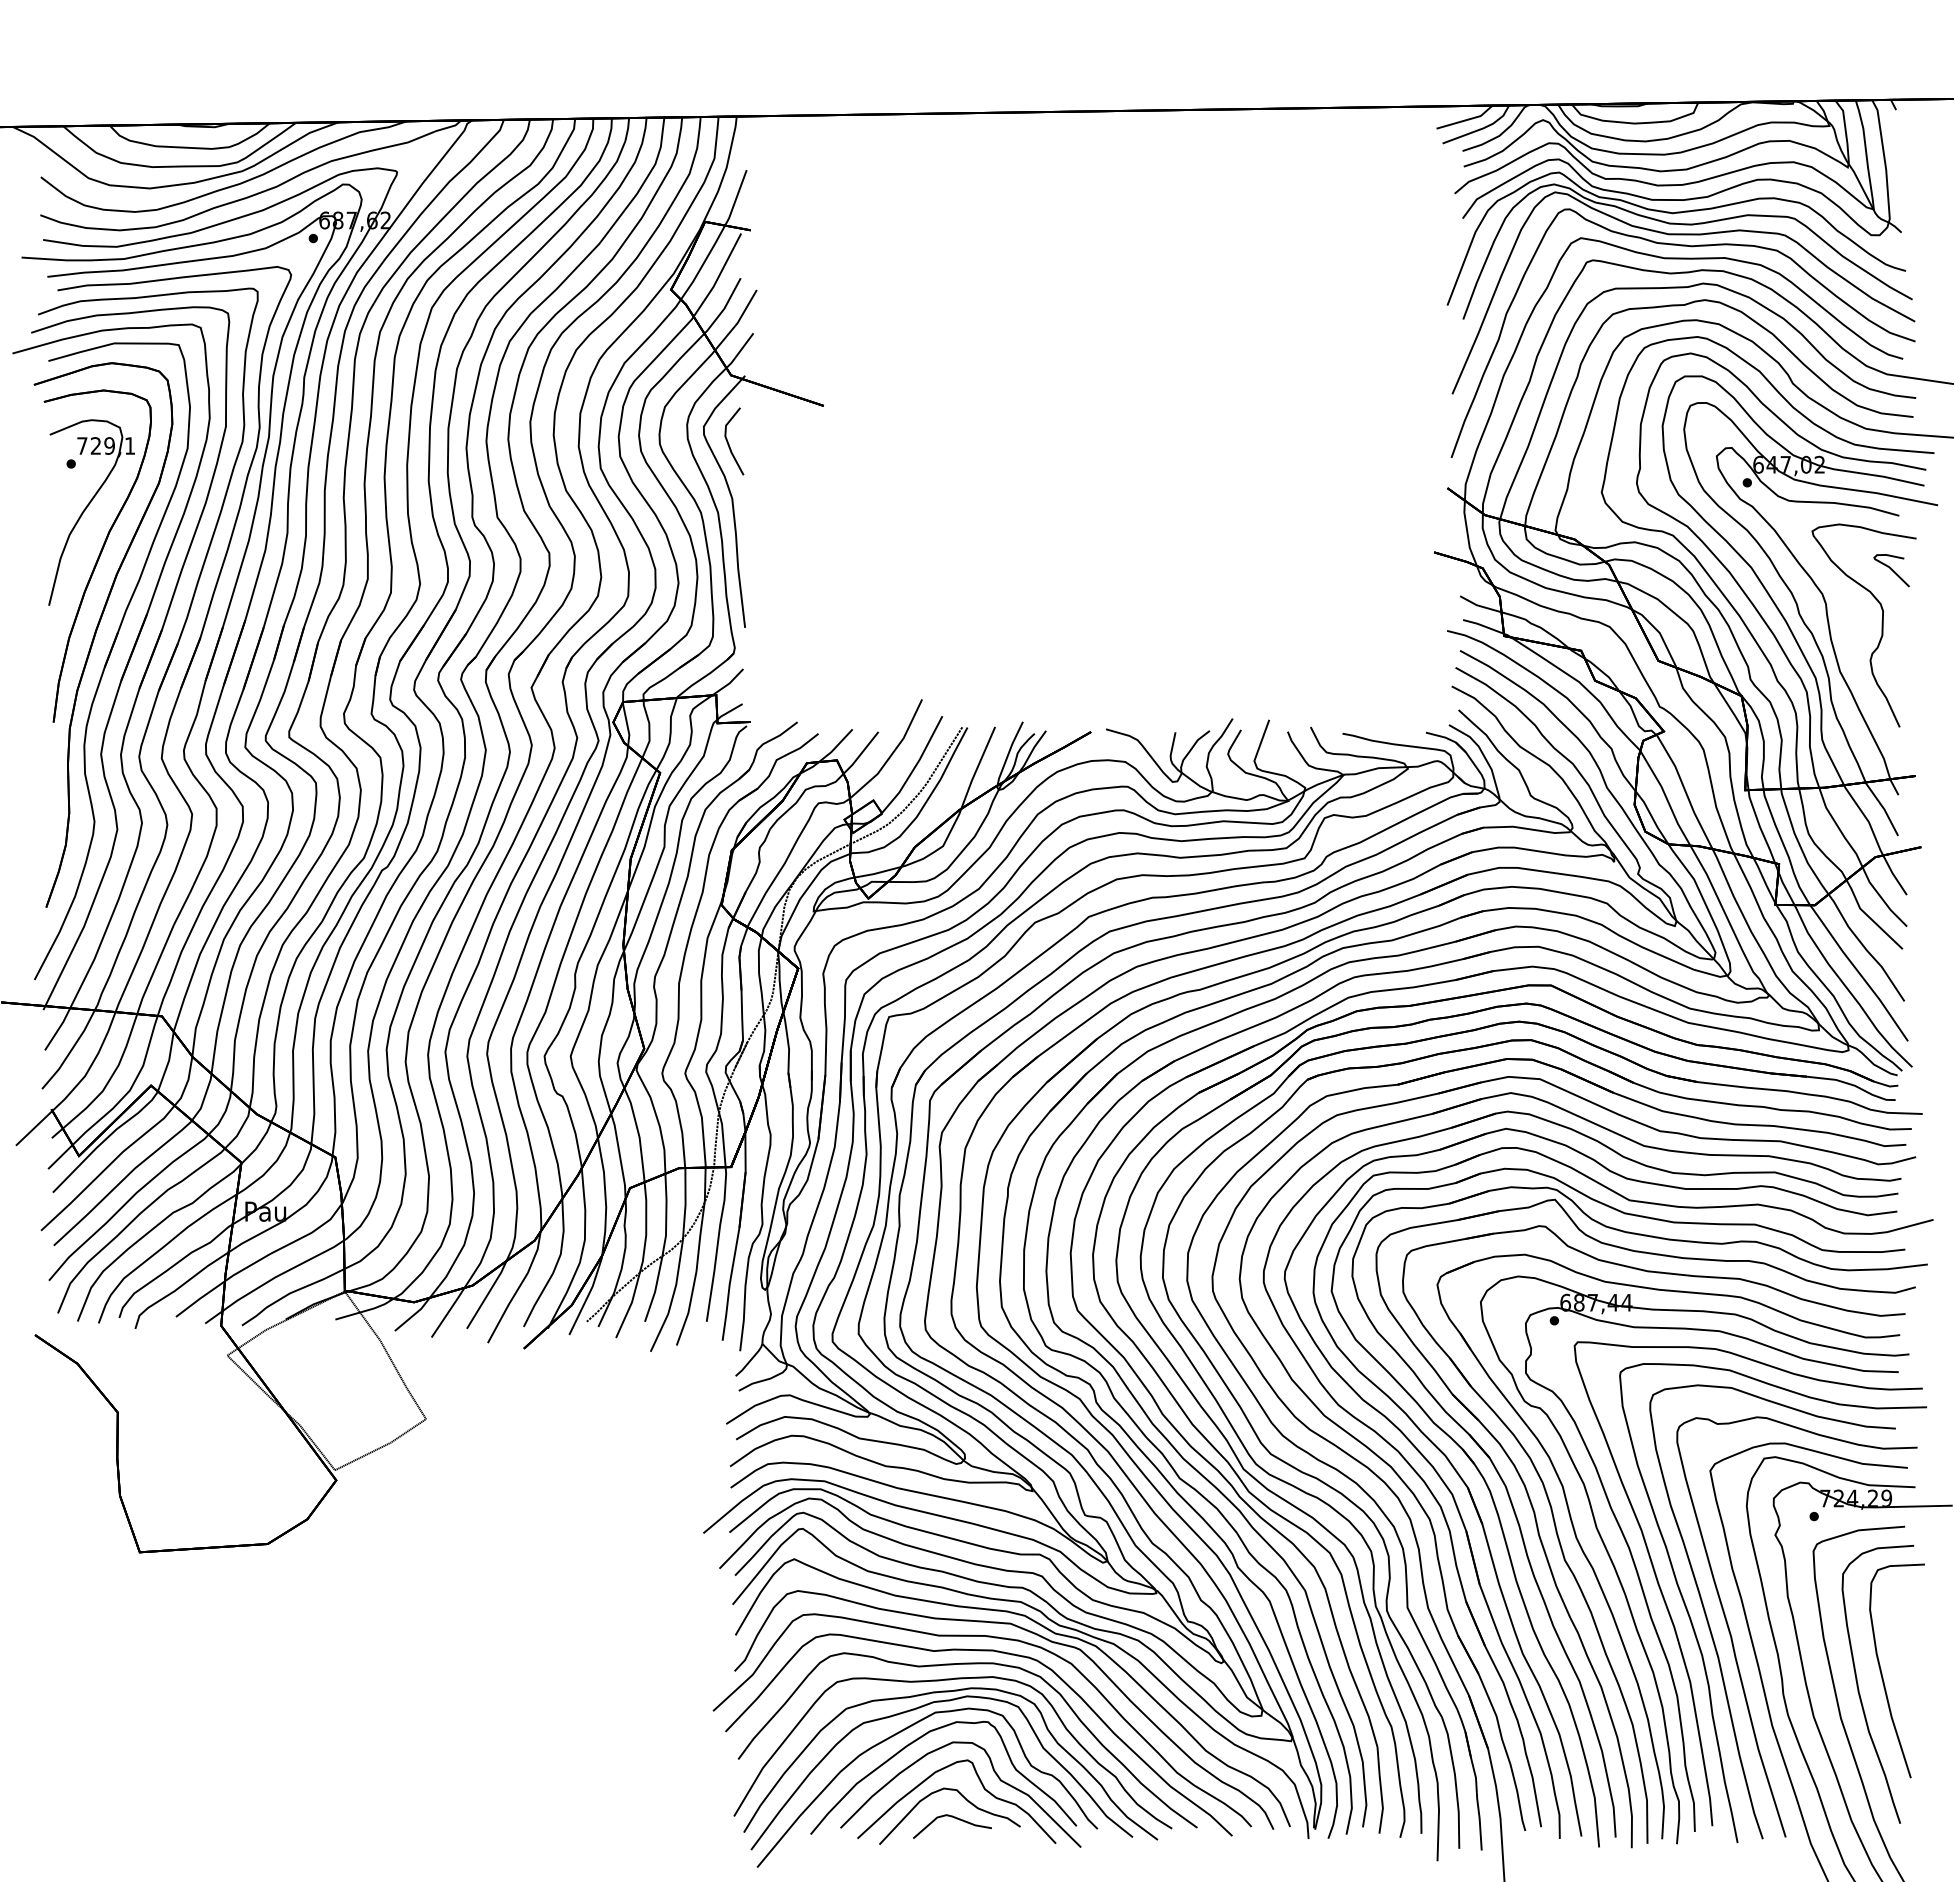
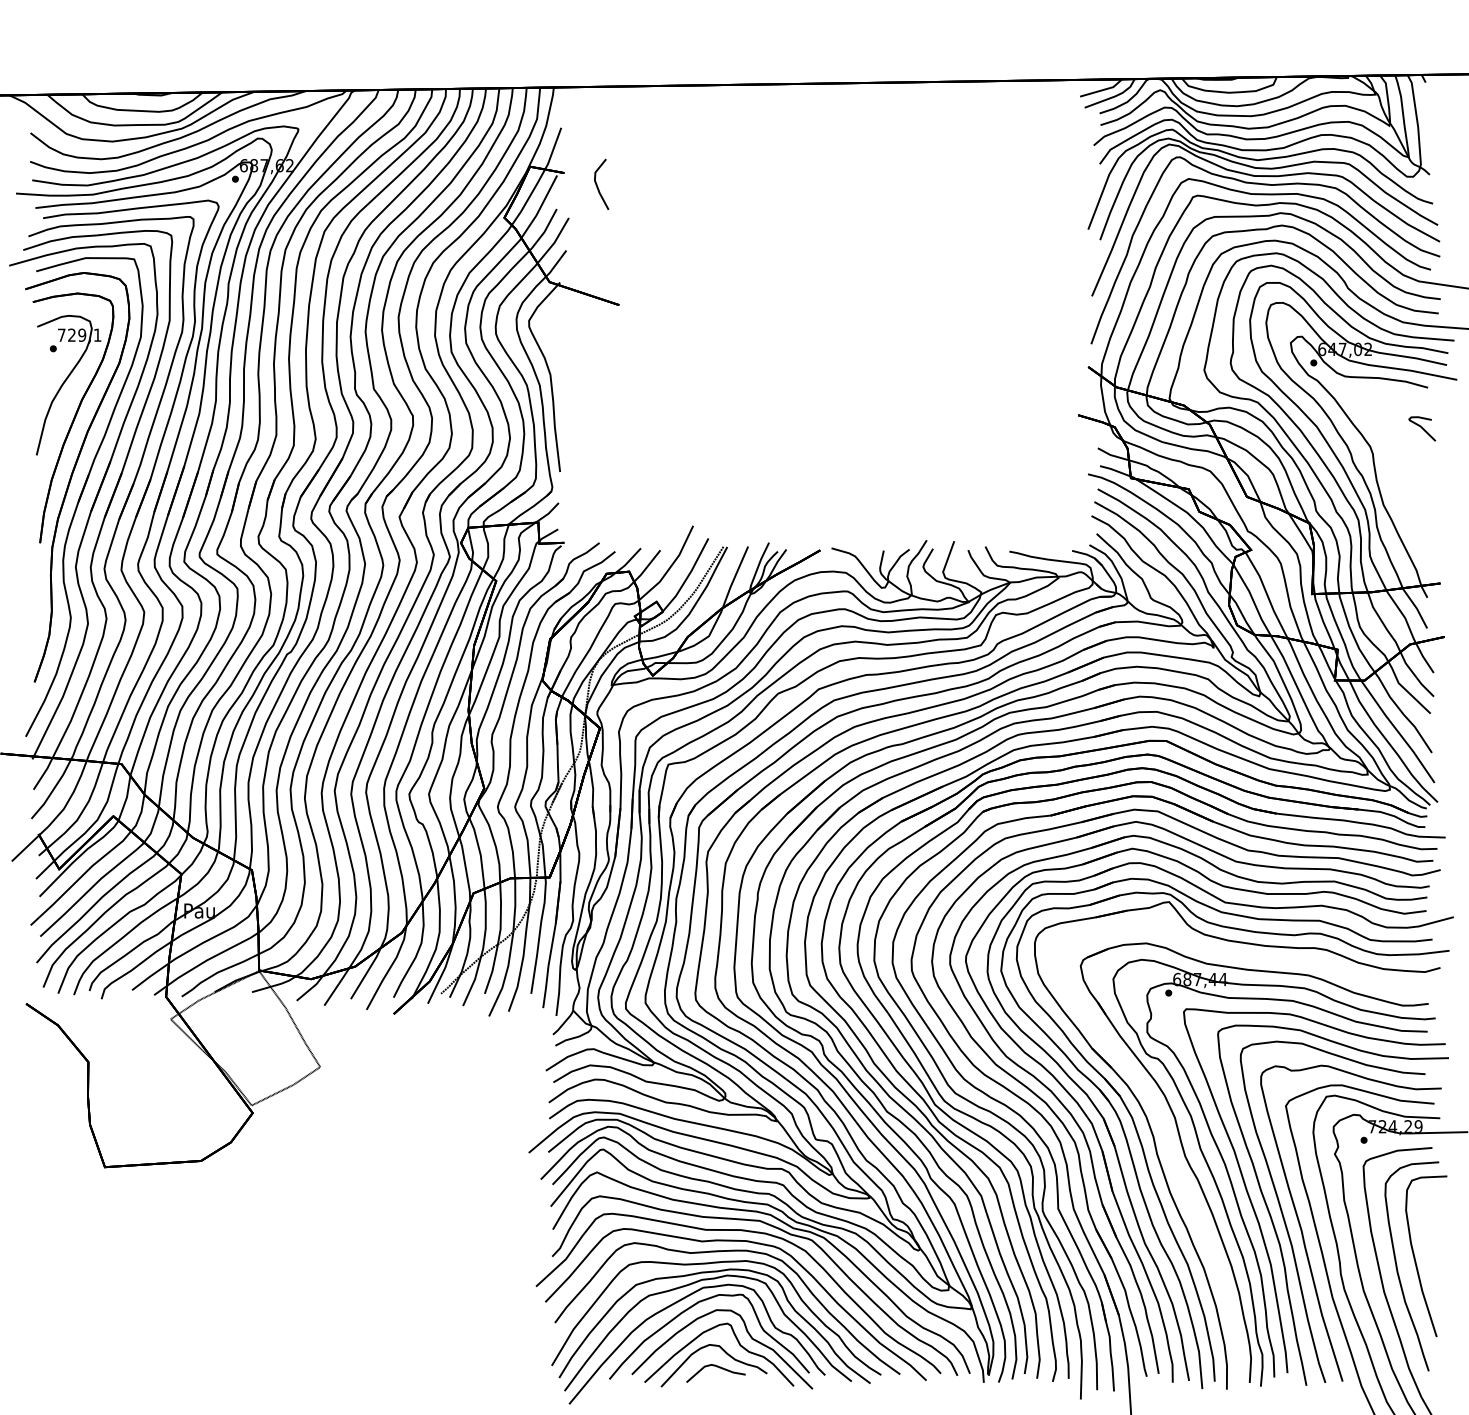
part: (734, 441) -> (601, 184), moved
part: (1881, 625) -> (1414, 470), removed
part: (1574, 1574) -> (1183, 1183), removed

